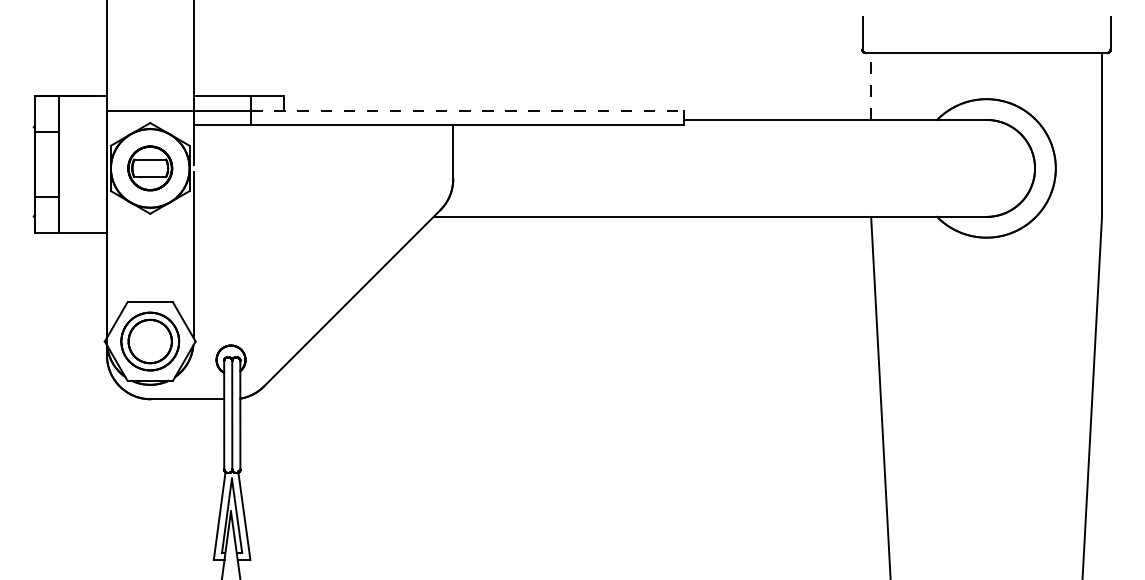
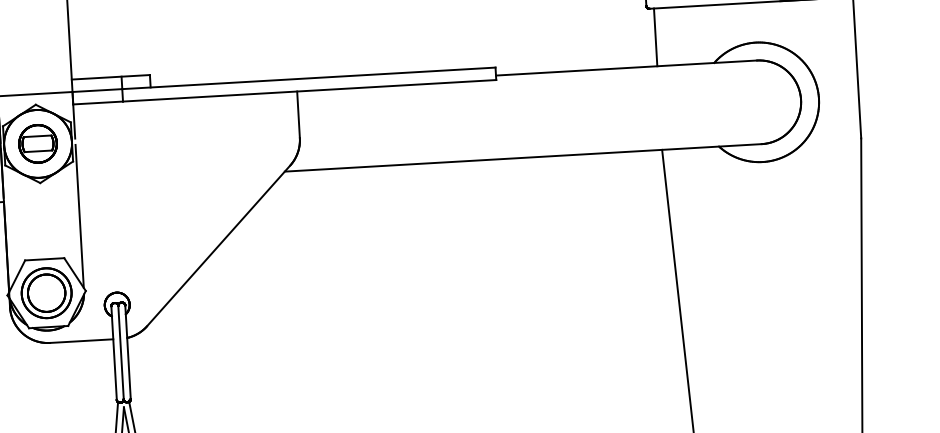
line: (871, 85) -> (655, 36), dashed -> solid
line: (468, 110) -> (309, 78), dashed -> solid

